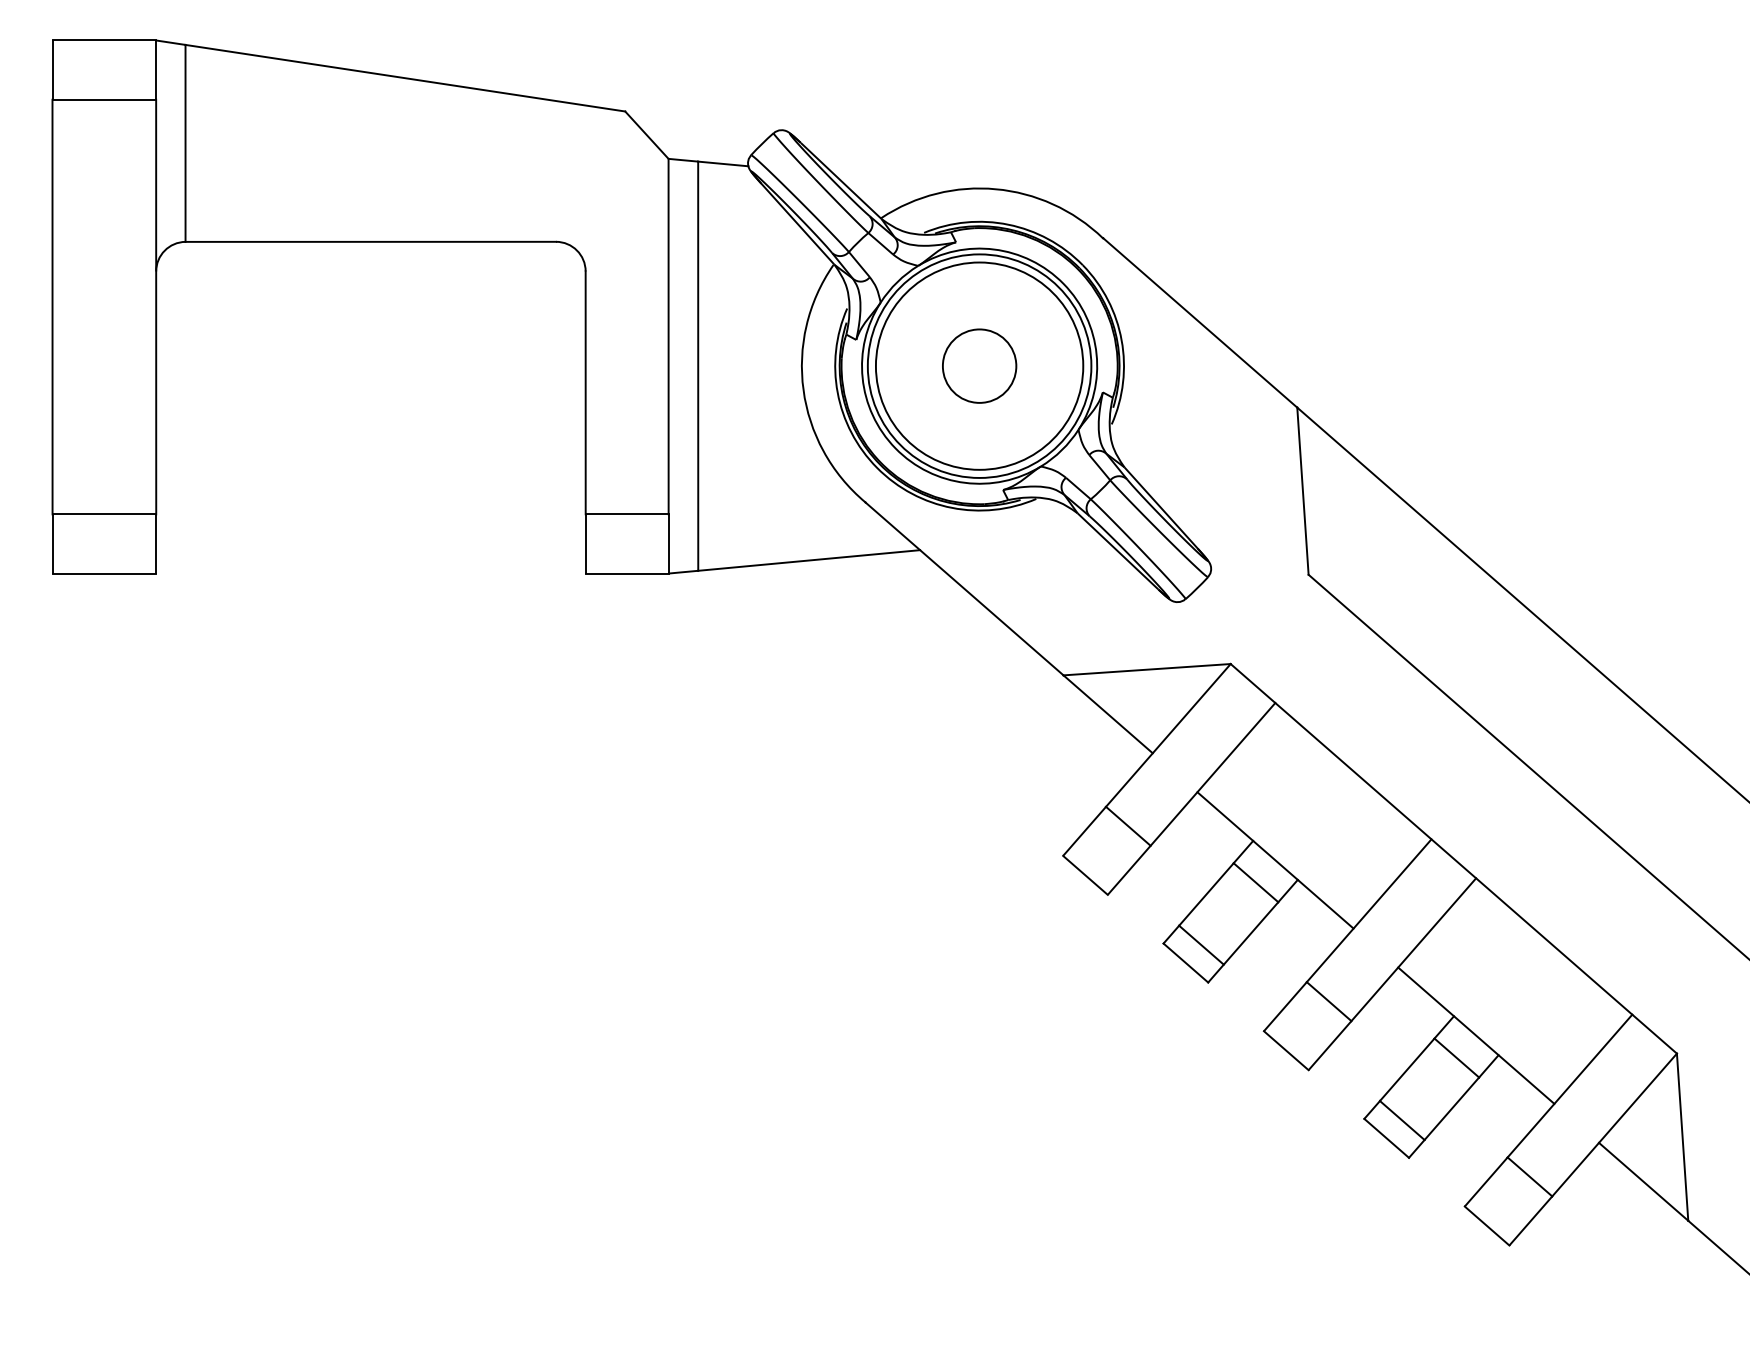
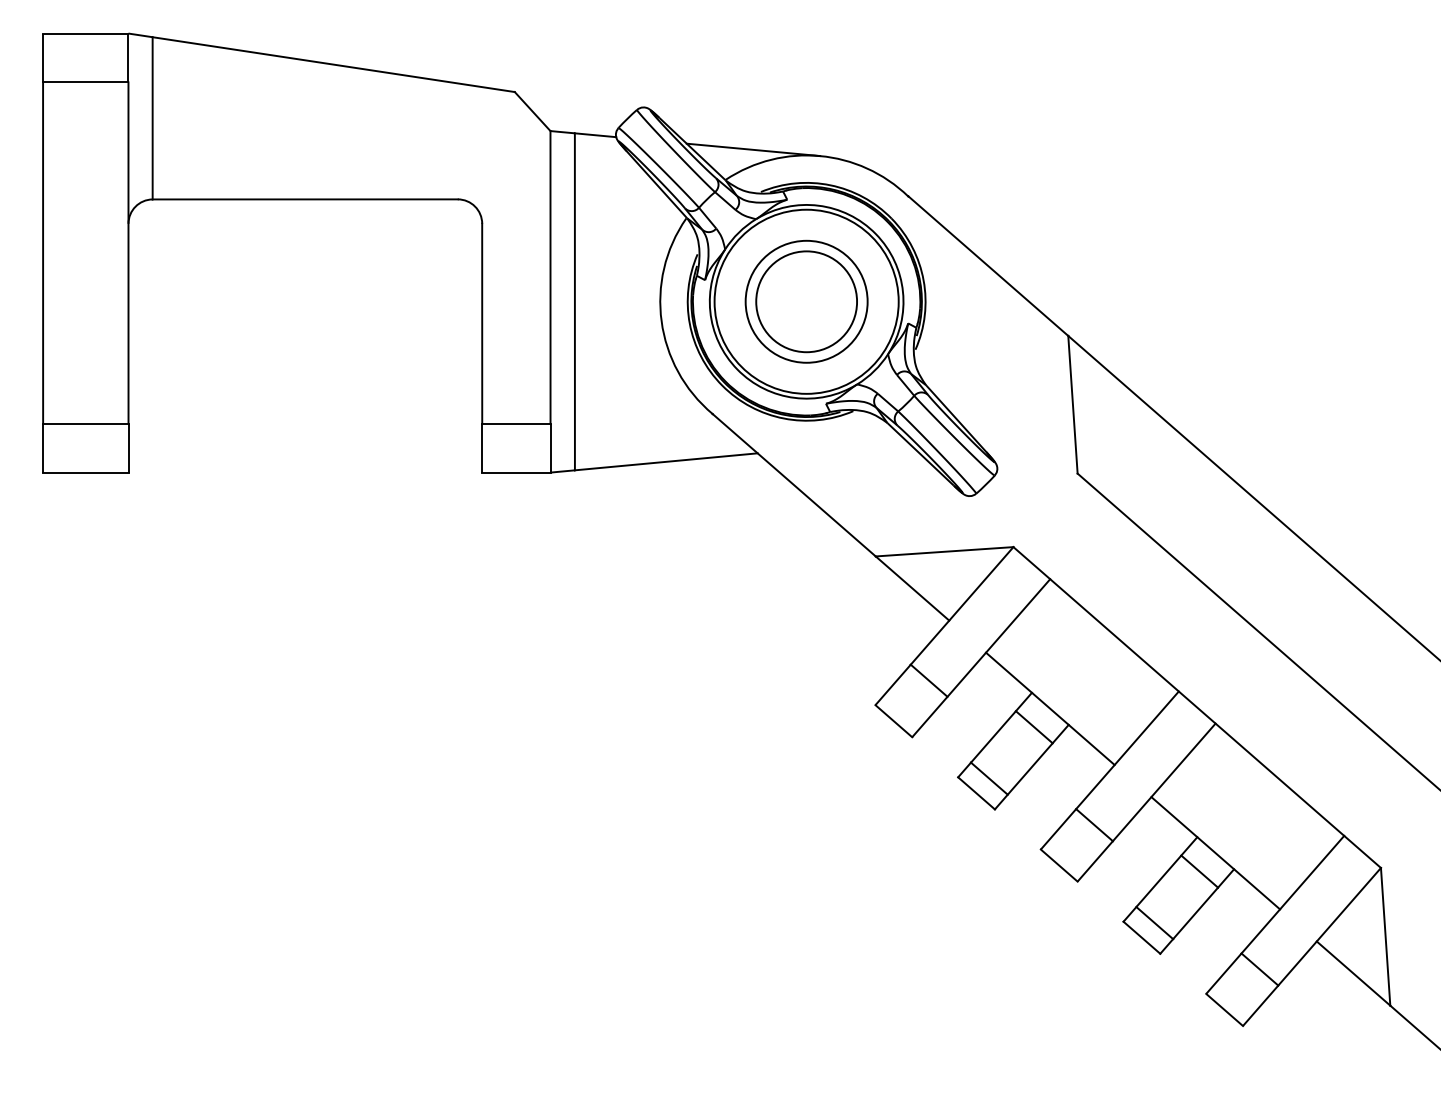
line: (914, 181) -> (753, 149), added
circle: (979, 365) -> (806, 301), size x1.67
circle: (979, 366) -> (806, 302), size x0.71

